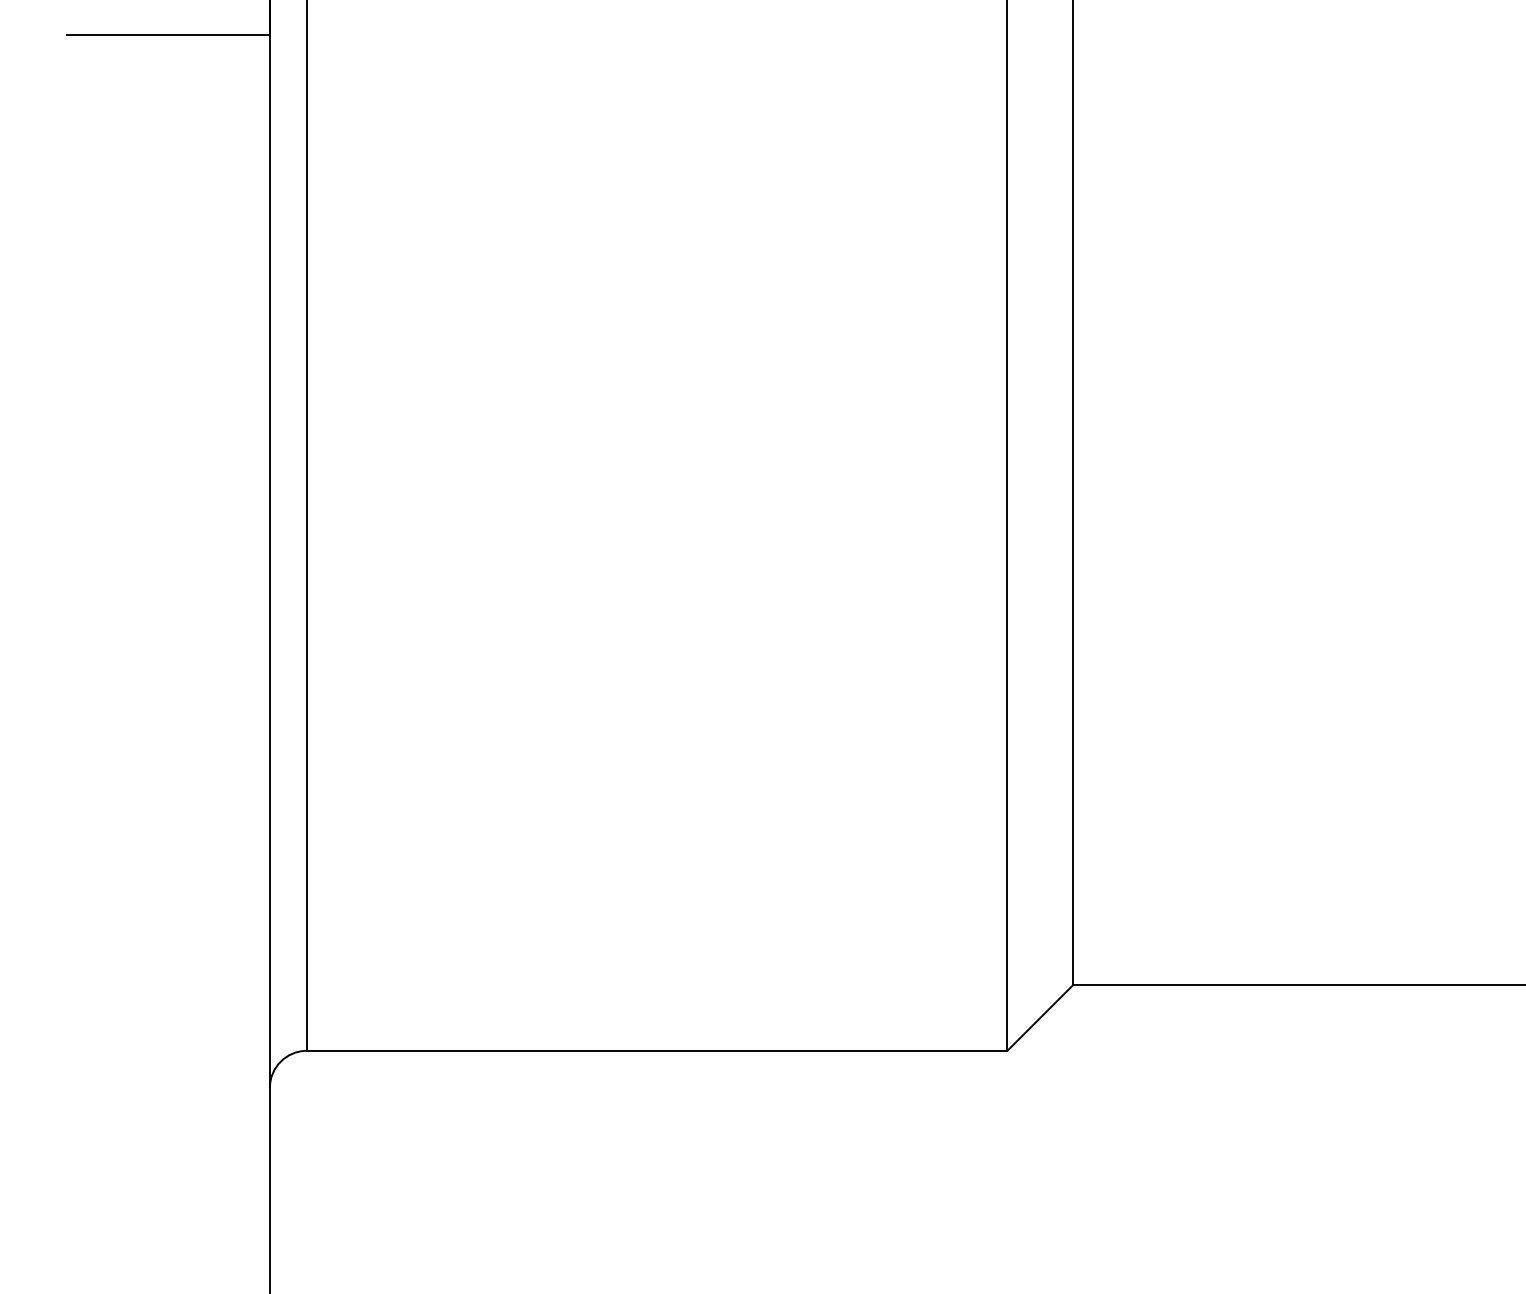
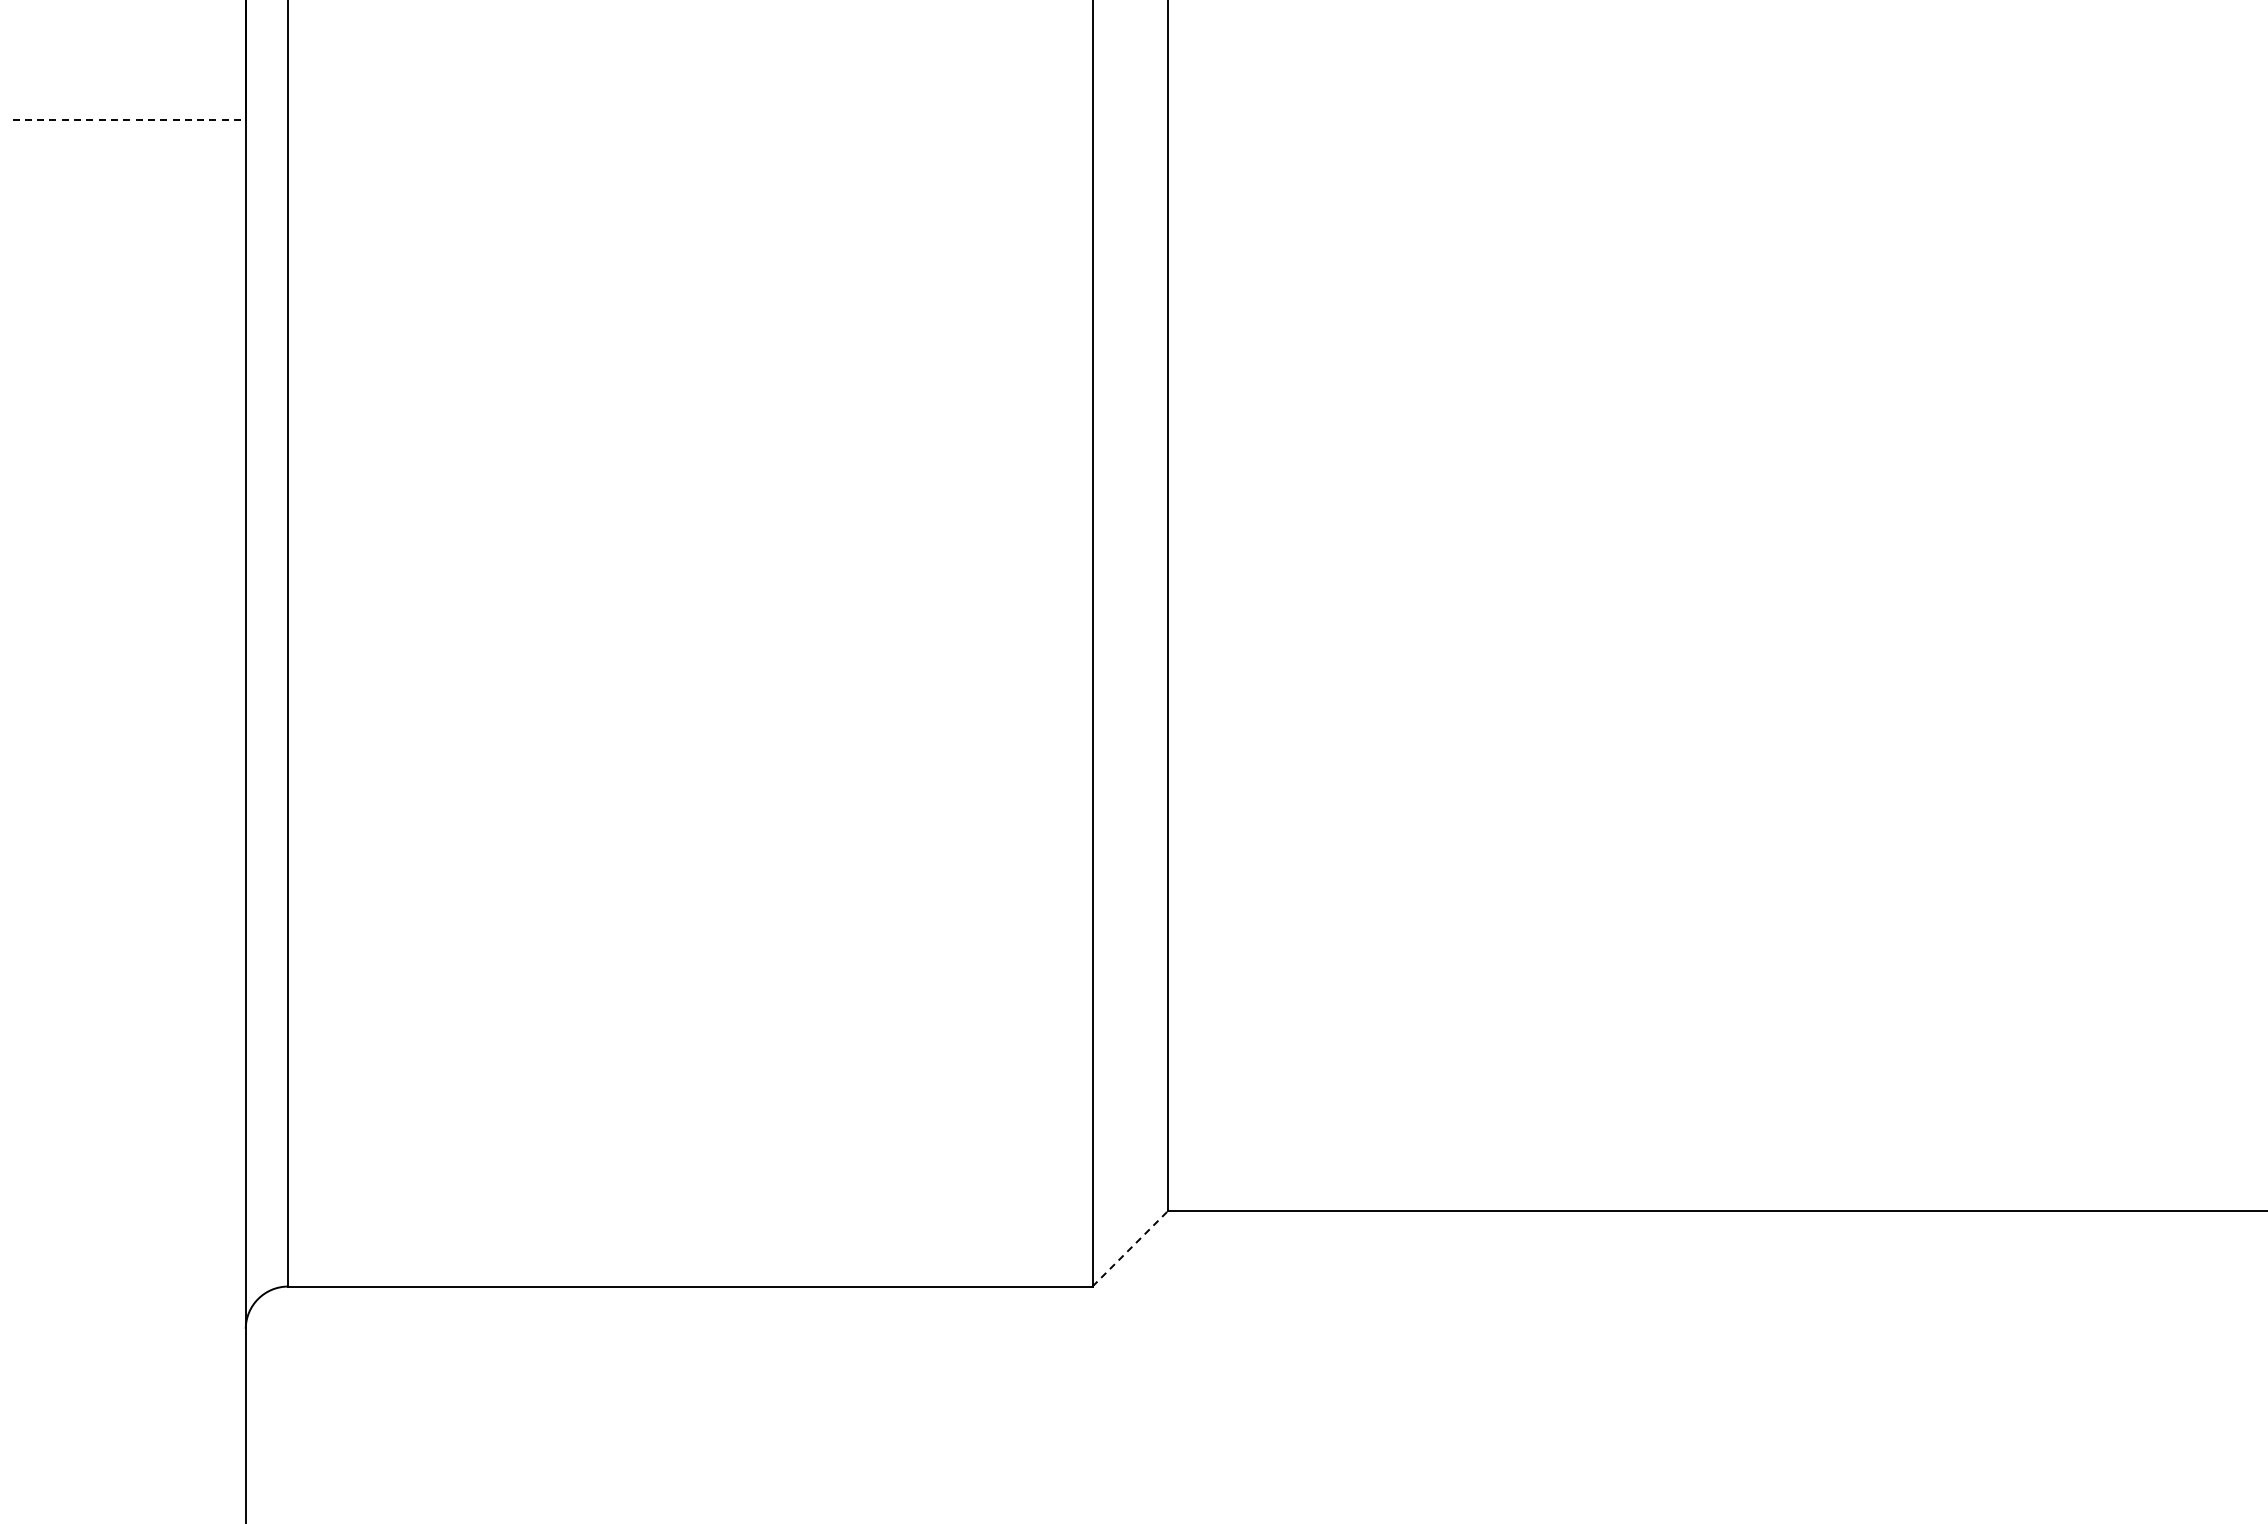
line: (168, 35) -> (129, 120), solid -> dashed
line: (1040, 1017) -> (1130, 1248), solid -> dashed

